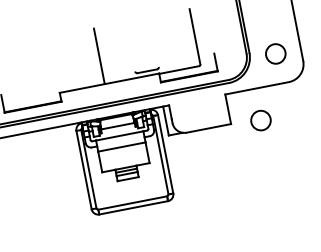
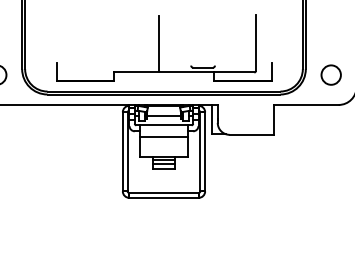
circle: (260, 120) -> (303, 136), removed

